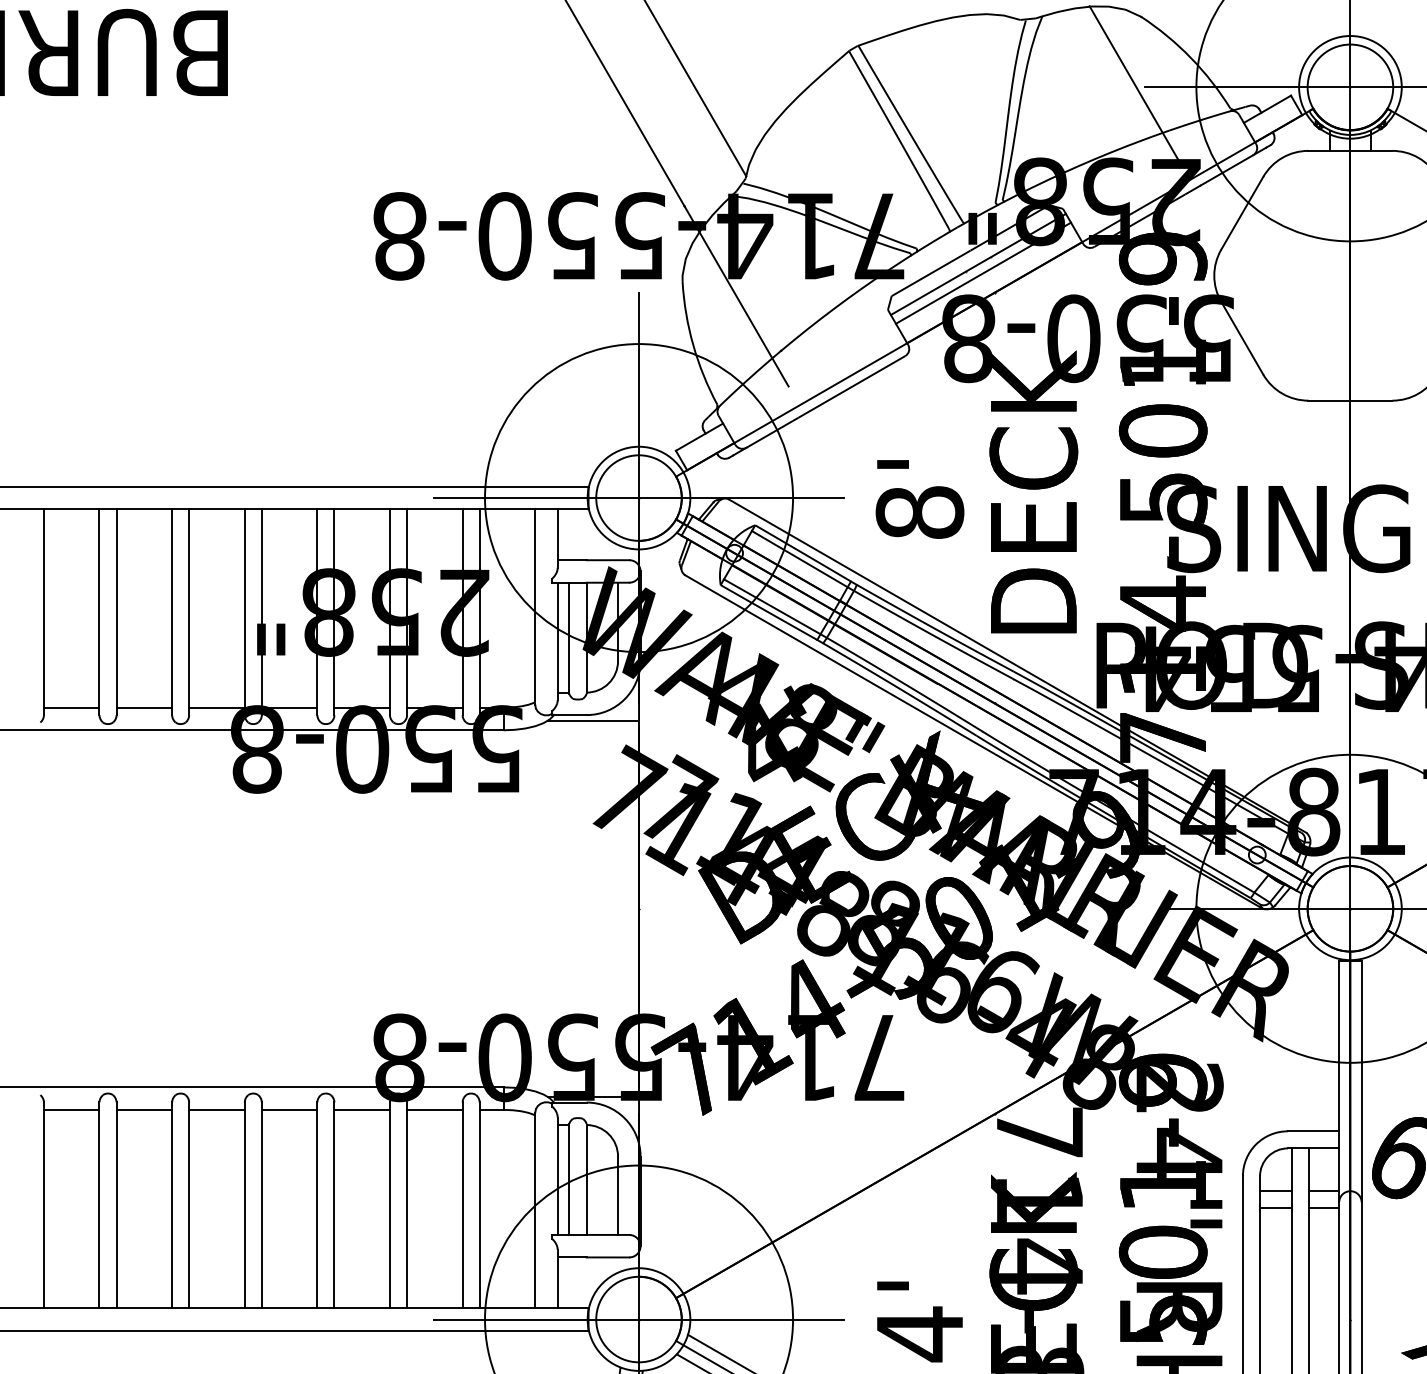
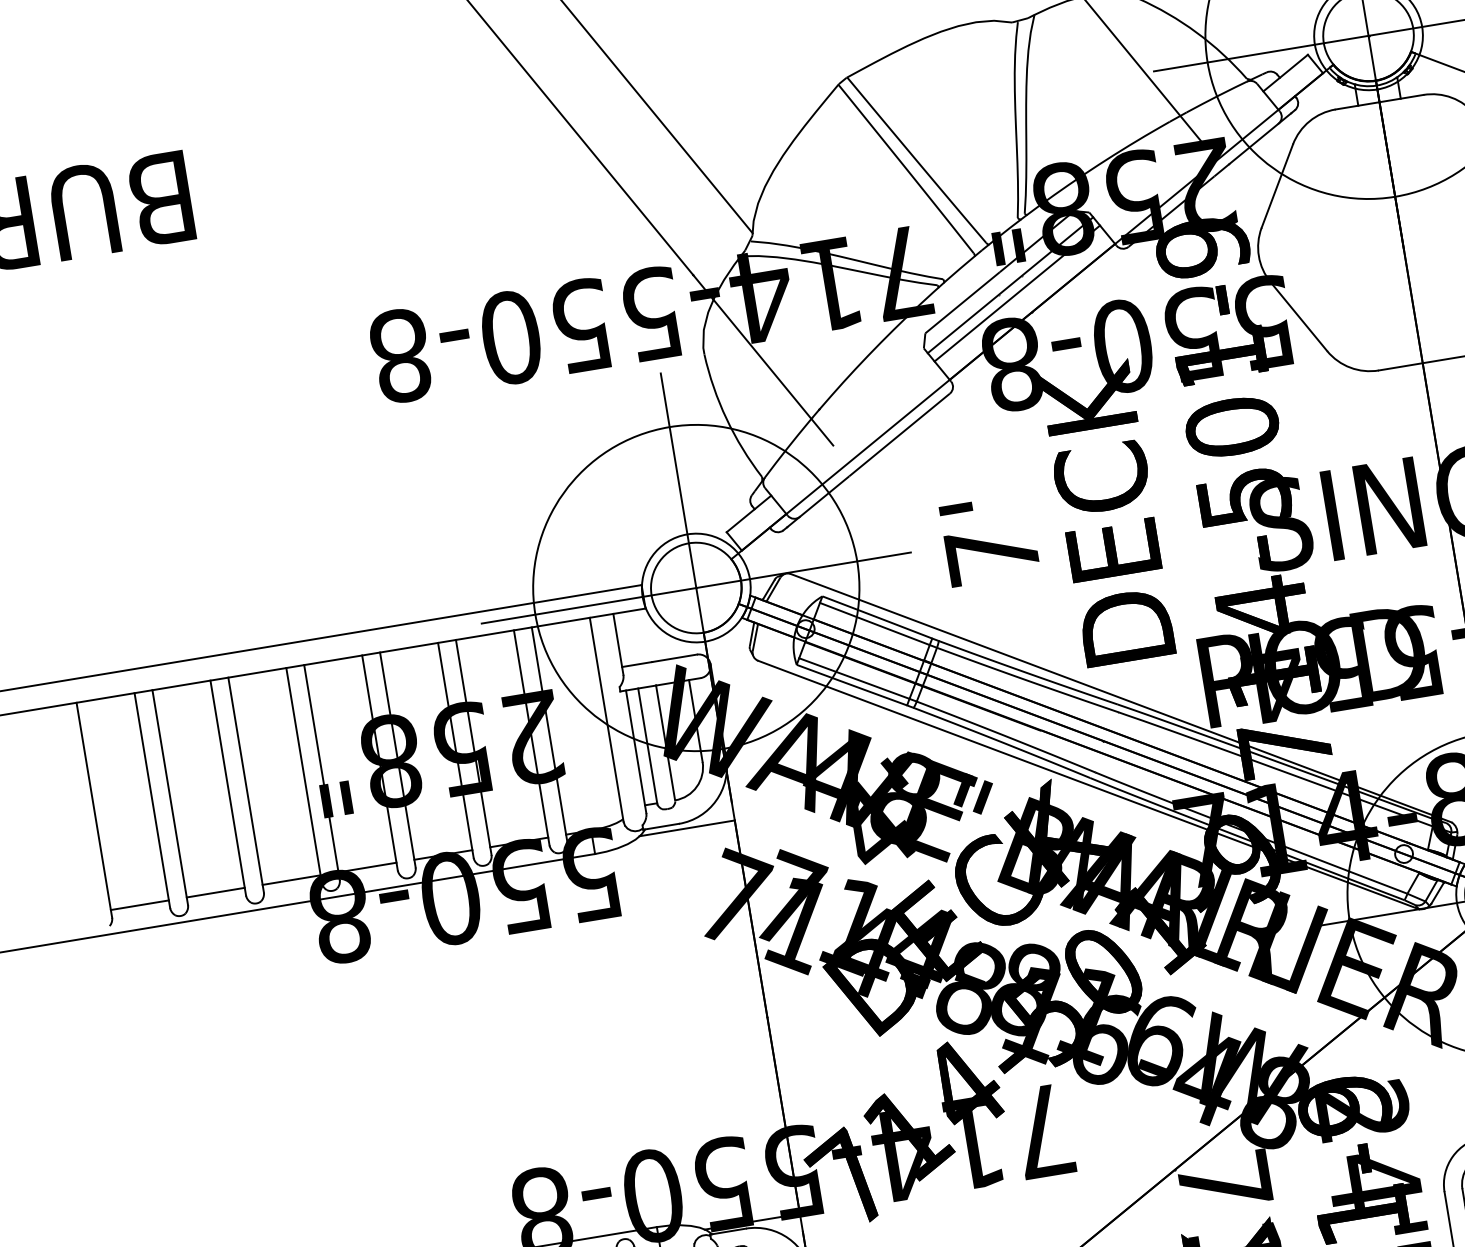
text: (919, 512) -> (991, 554), 8' -> 7'

